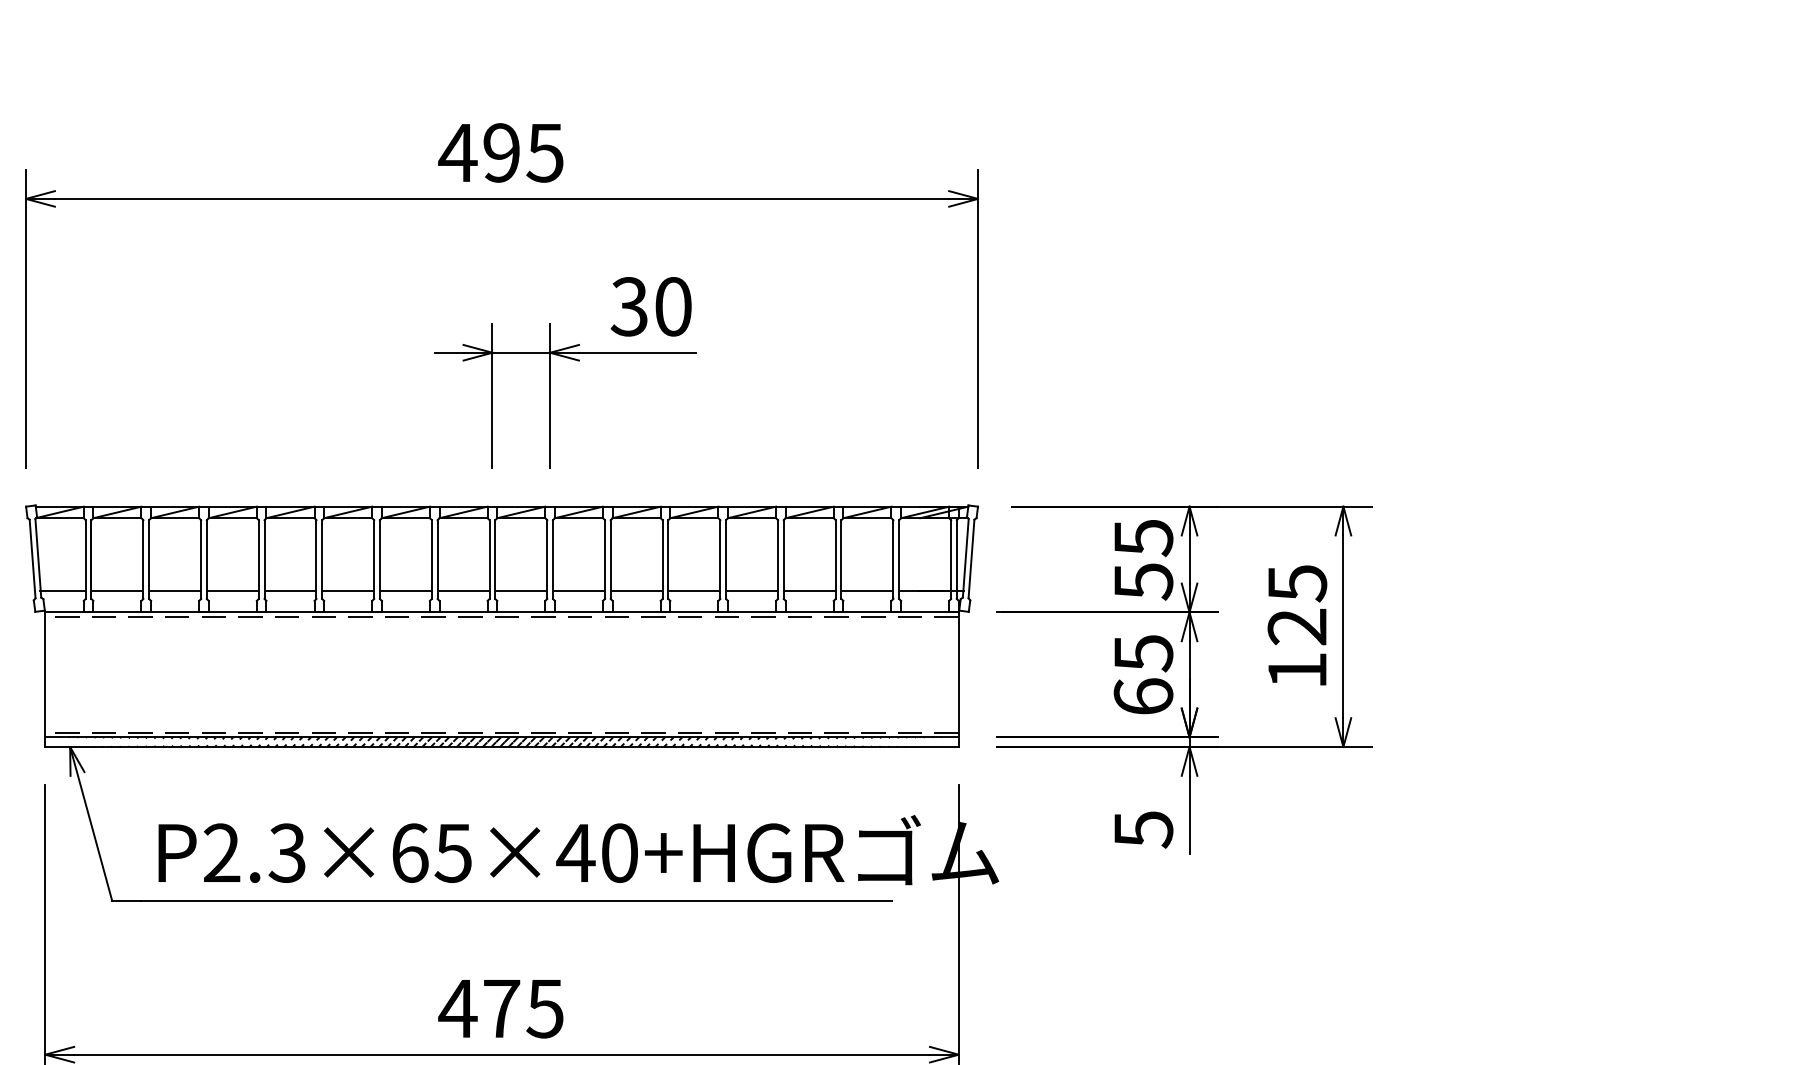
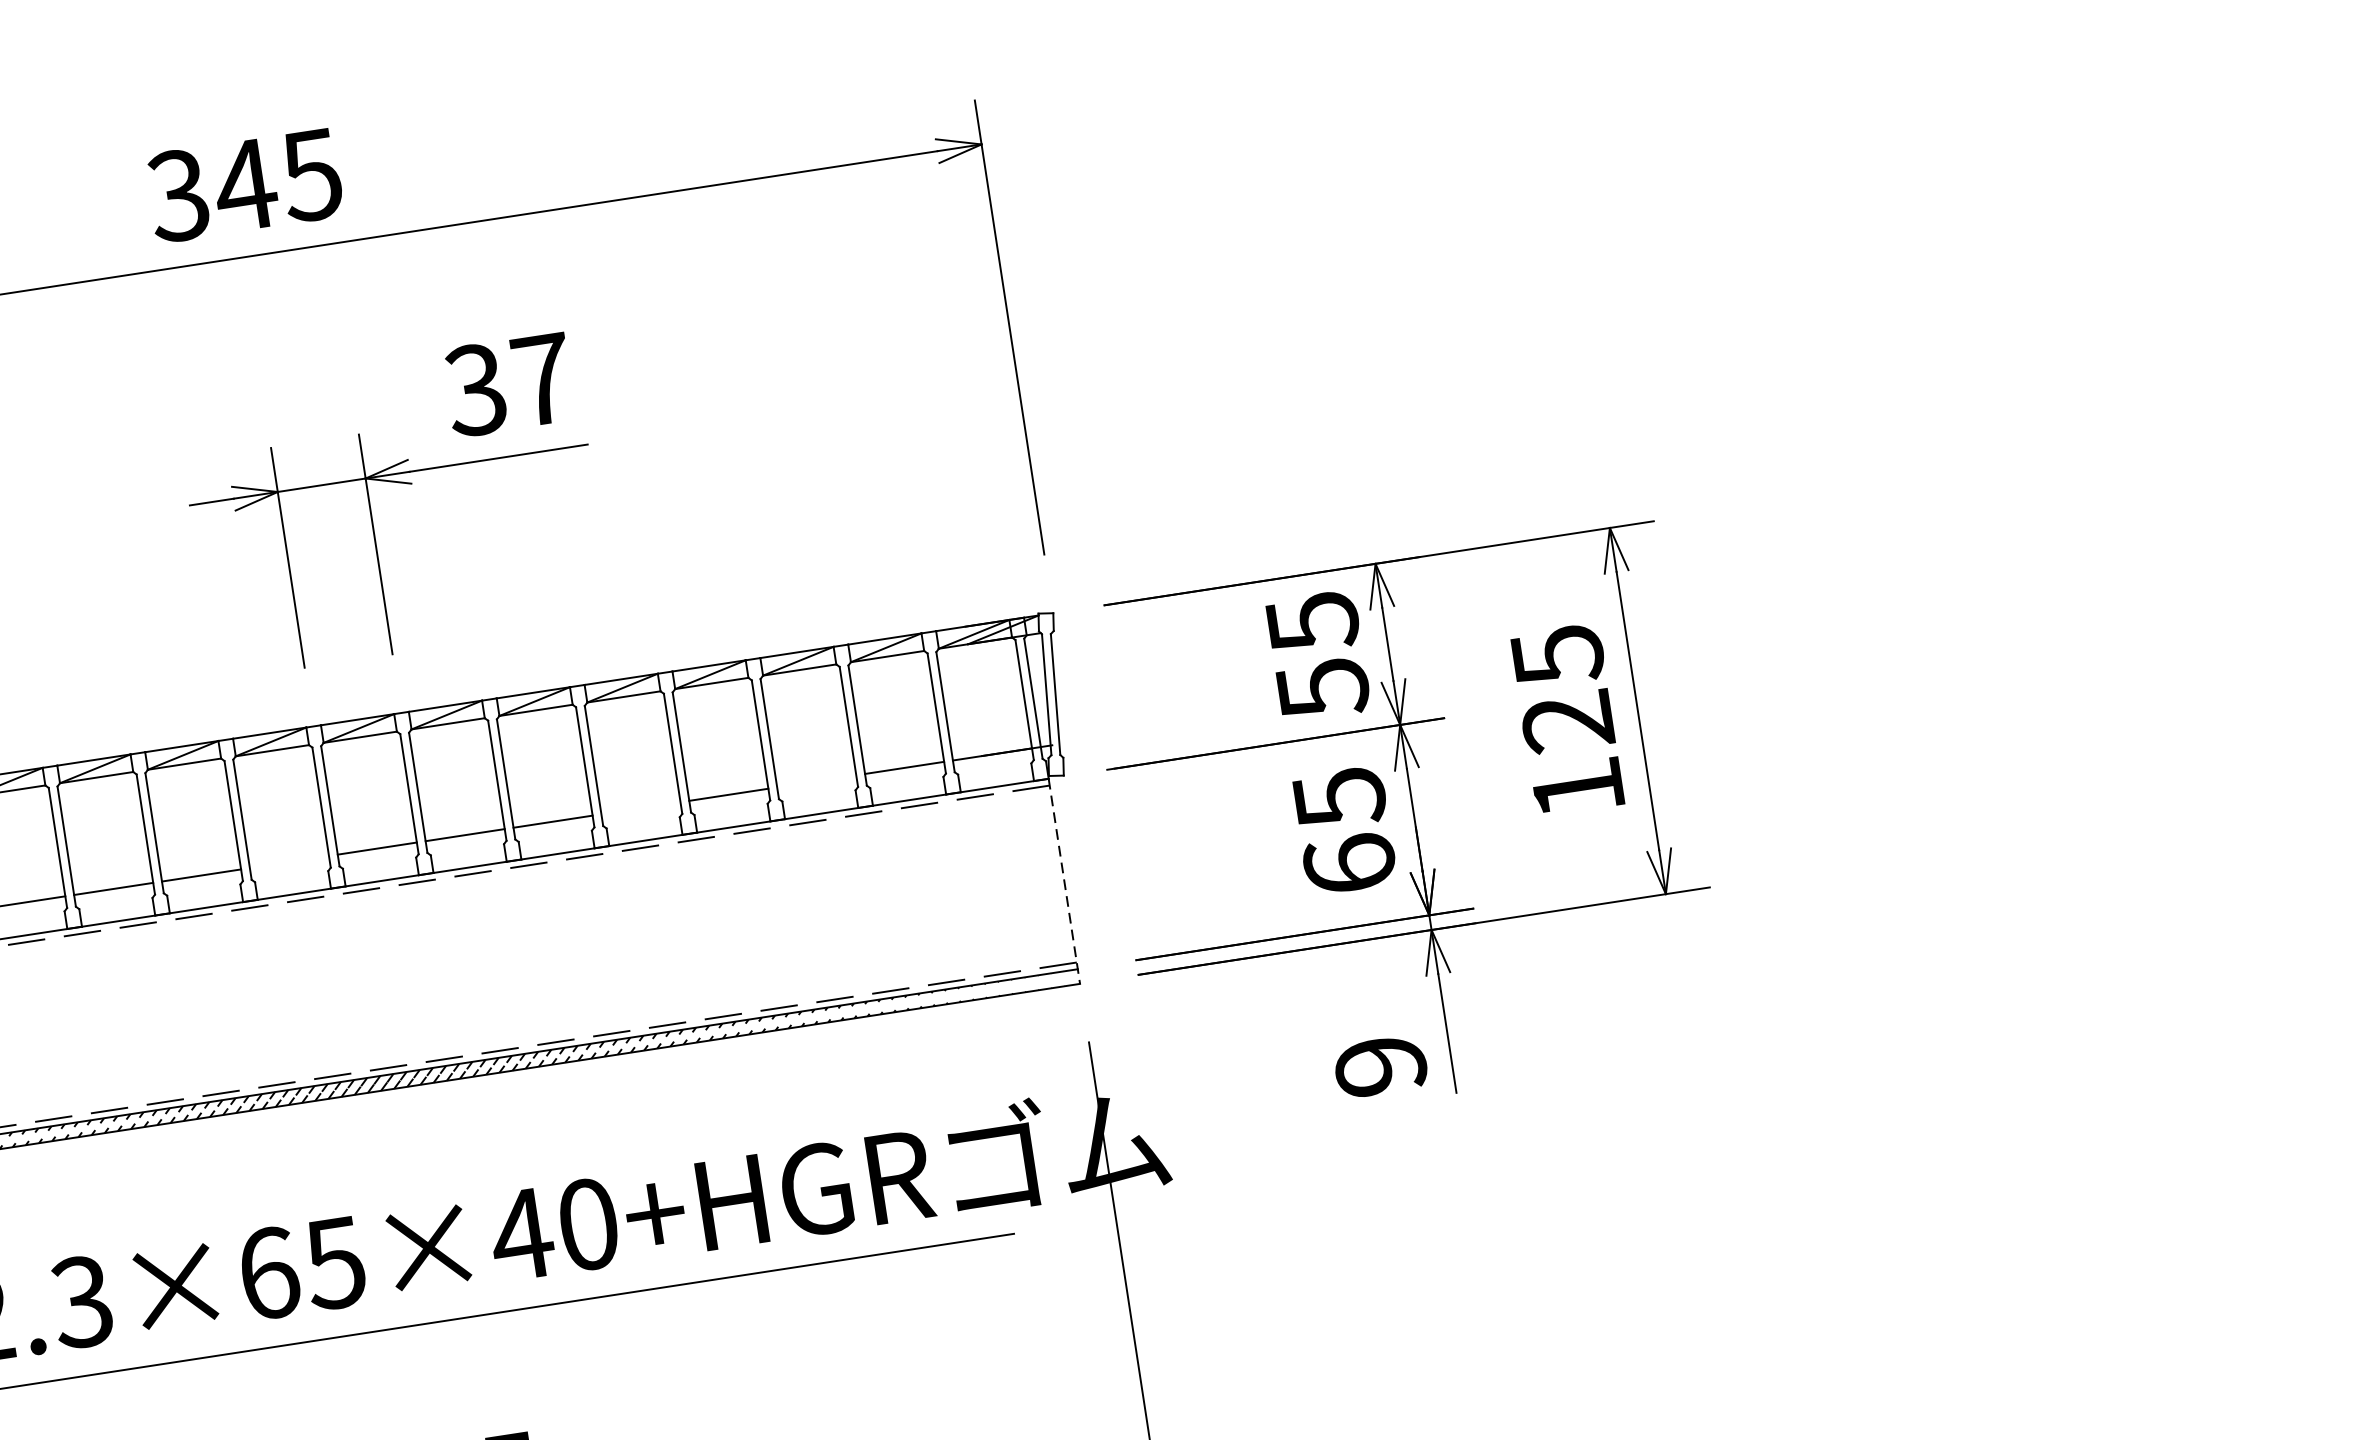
text: (479, 152) -> (211, 189), 495 -> 345
text: (673, 306) -> (542, 379), 30 -> 37
line: (463, 591) -> (289, 862), removed
line: (694, 591) -> (641, 808), removed
line: (809, 591) -> (816, 781), removed
line: (958, 680) -> (1064, 882), solid -> dashed
text: (1143, 829) -> (1380, 1066), 5 -> 9

